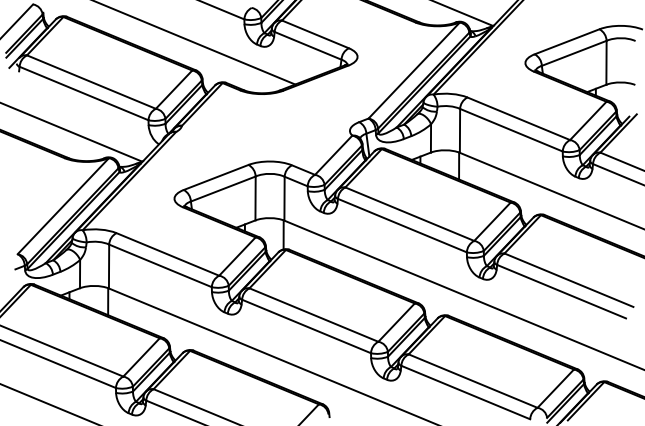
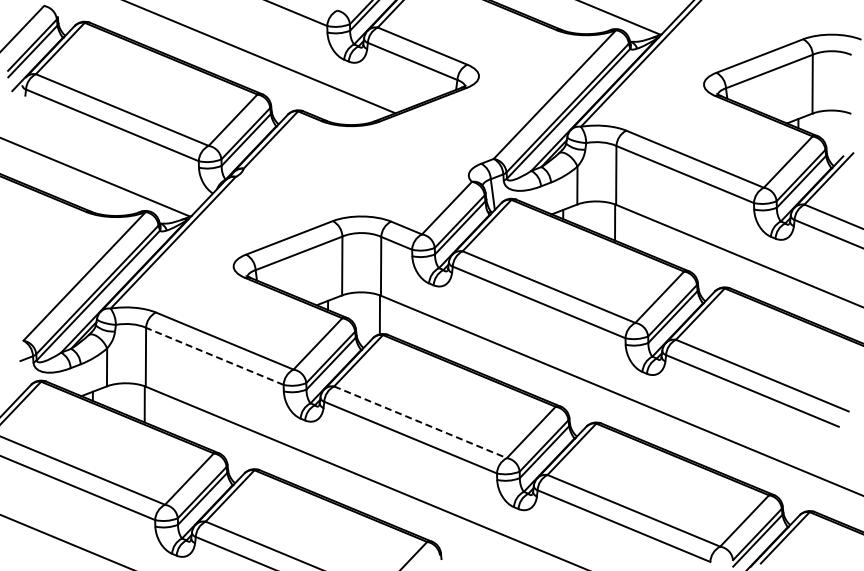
line: (160, 265) -> (214, 356), solid -> dashed
line: (314, 315) -> (421, 422), solid -> dashed

